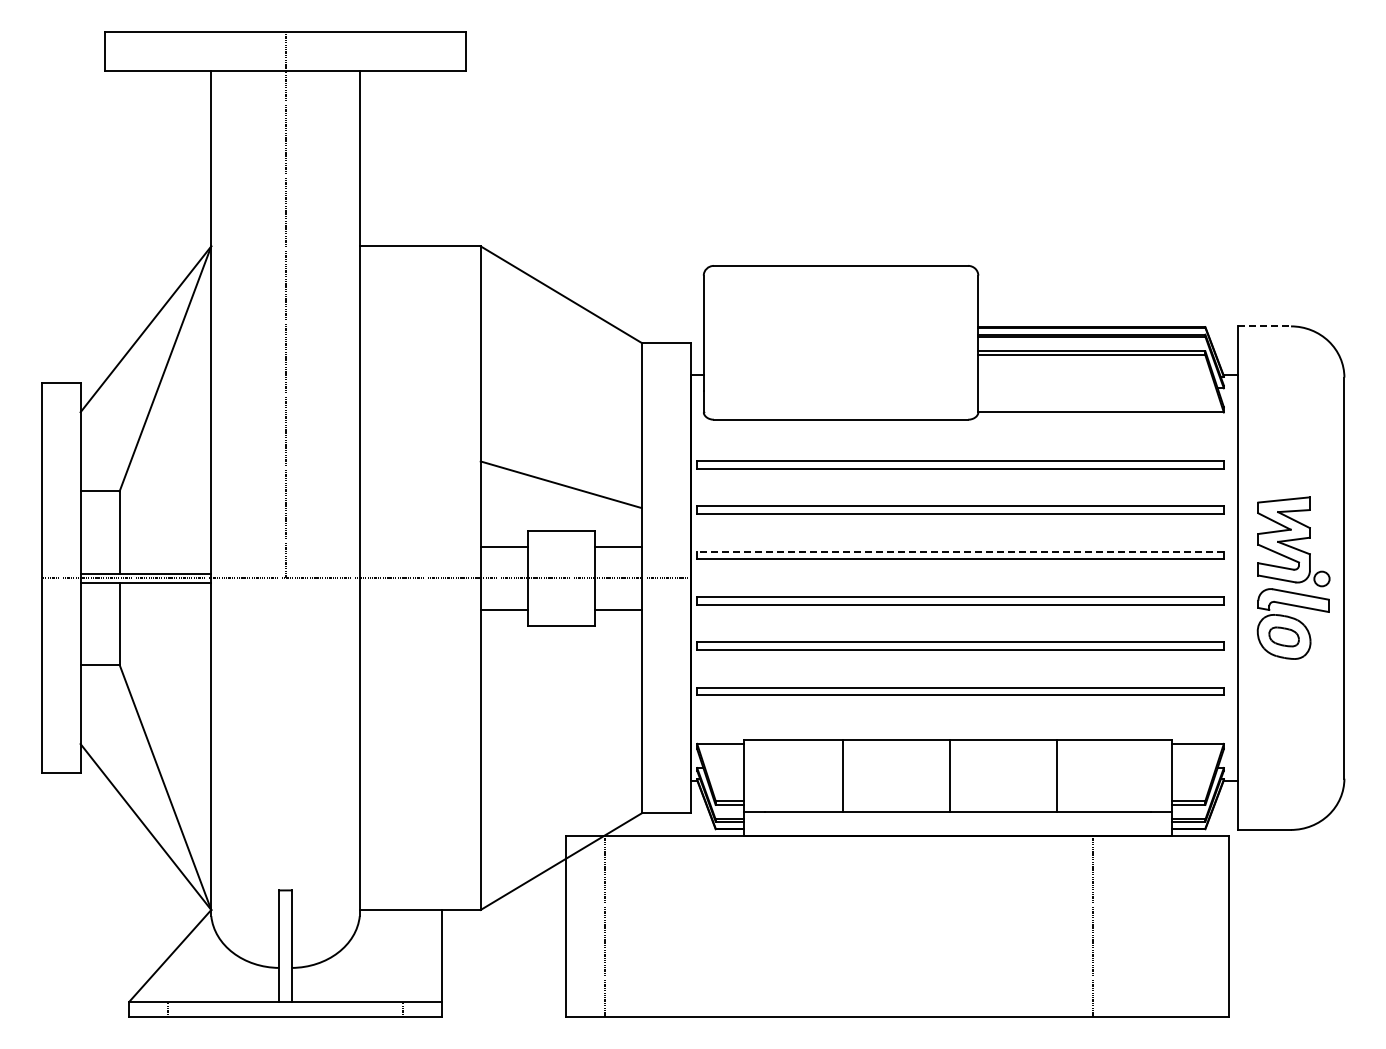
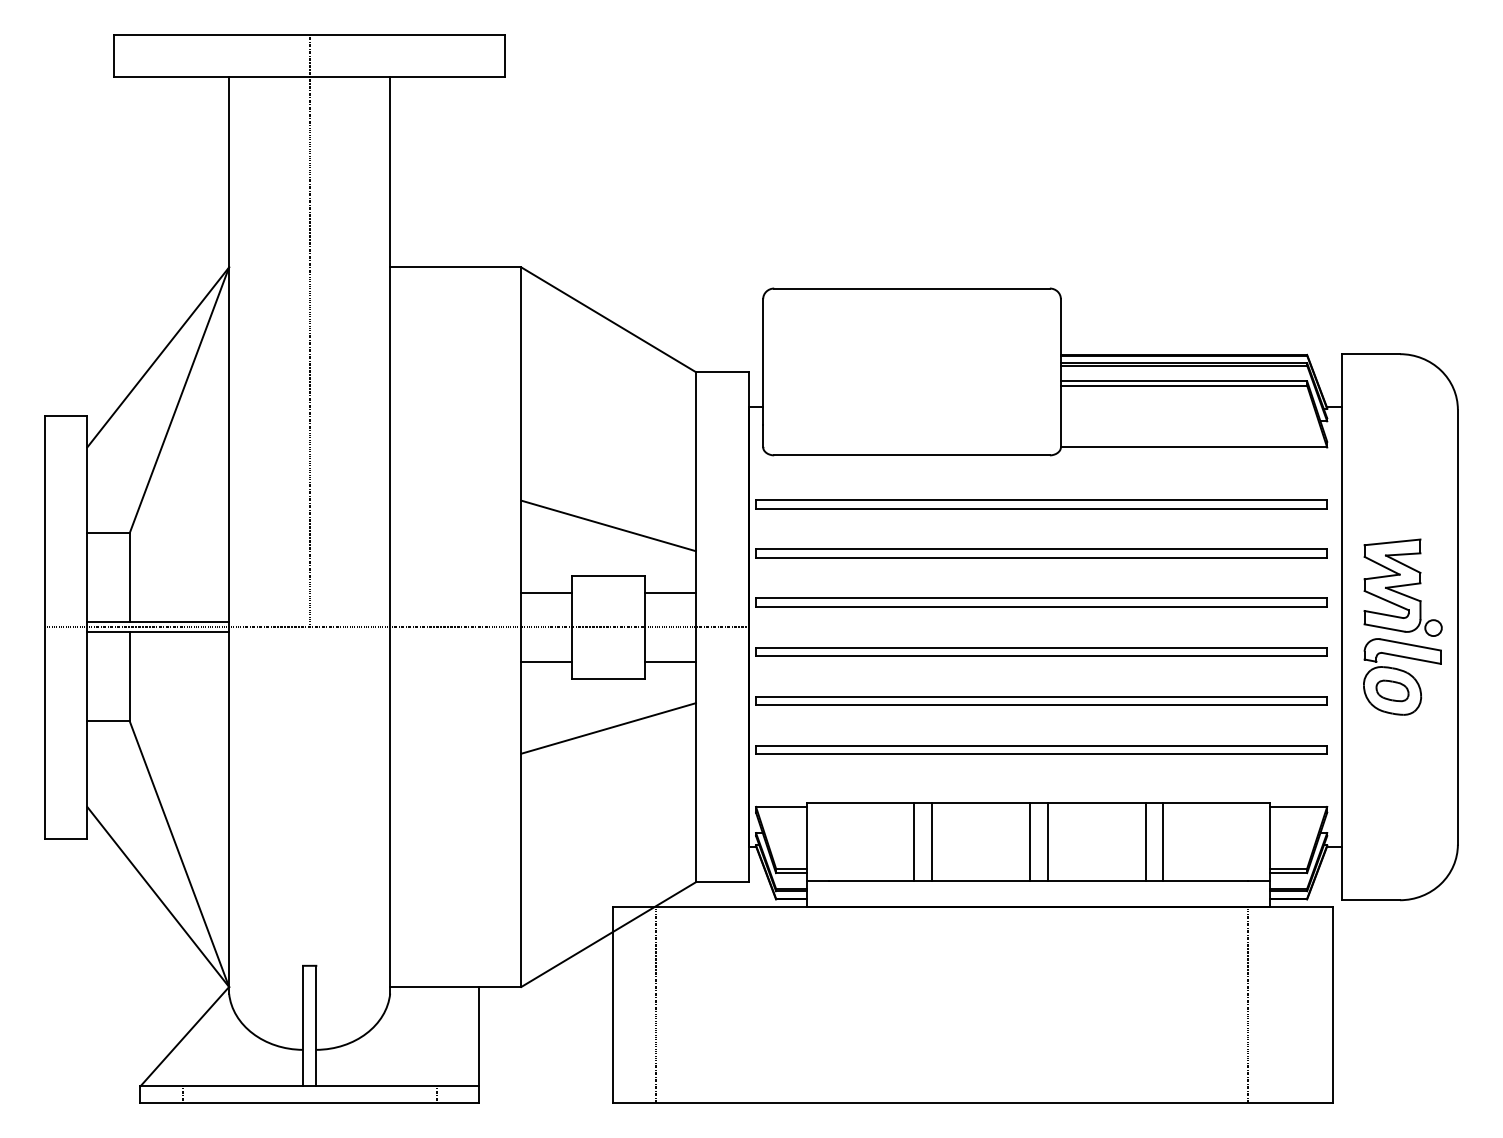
line: (1264, 326) -> (1371, 354), dashed -> solid
line: (960, 551) -> (1041, 598), dashed -> solid
line: (560, 671) -> (607, 728), added
line: (859, 776) -> (932, 842), added
line: (966, 776) -> (1048, 842), added
line: (1072, 776) -> (1163, 842), added
line: (1093, 926) -> (1248, 1004), moved

